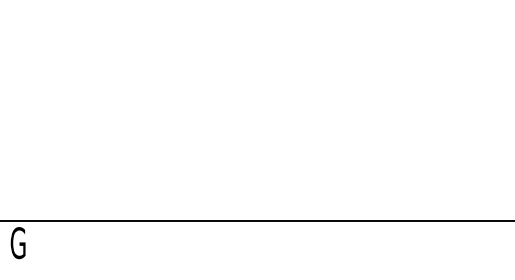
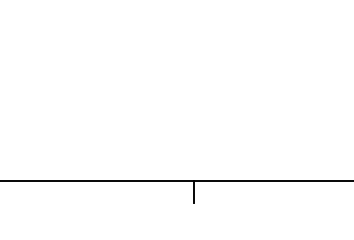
line: (321, 233) -> (193, 191), added

